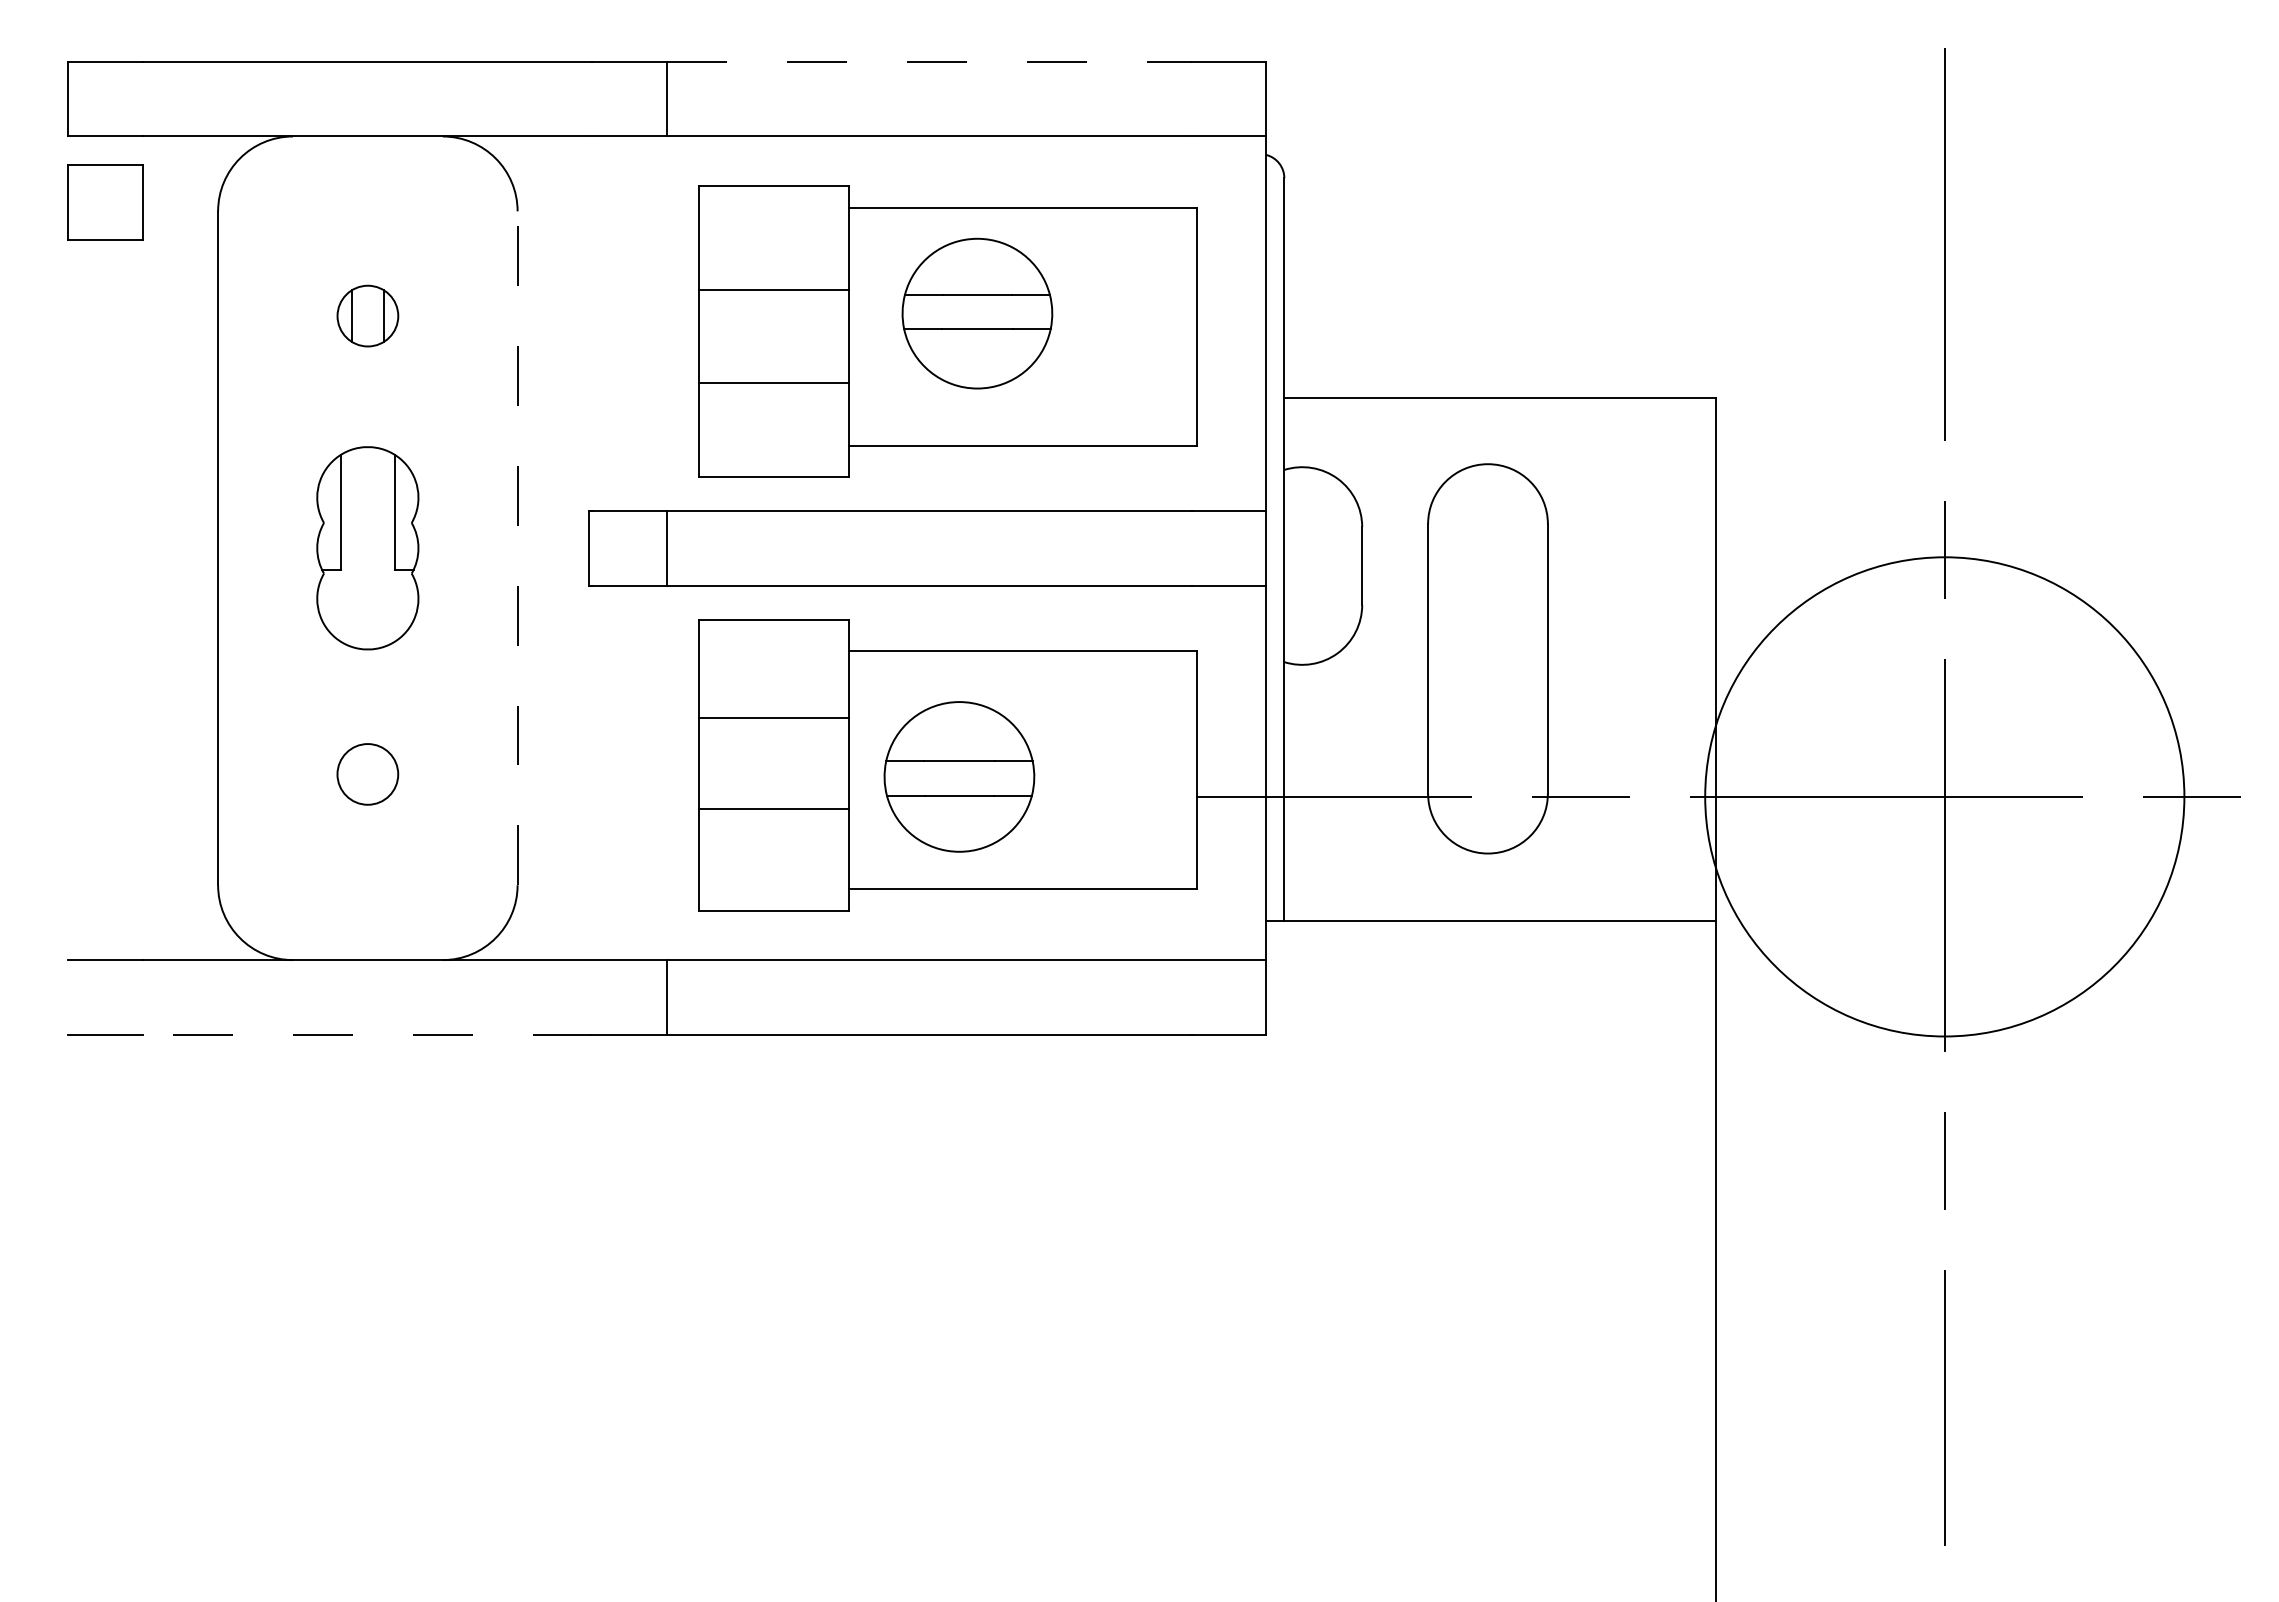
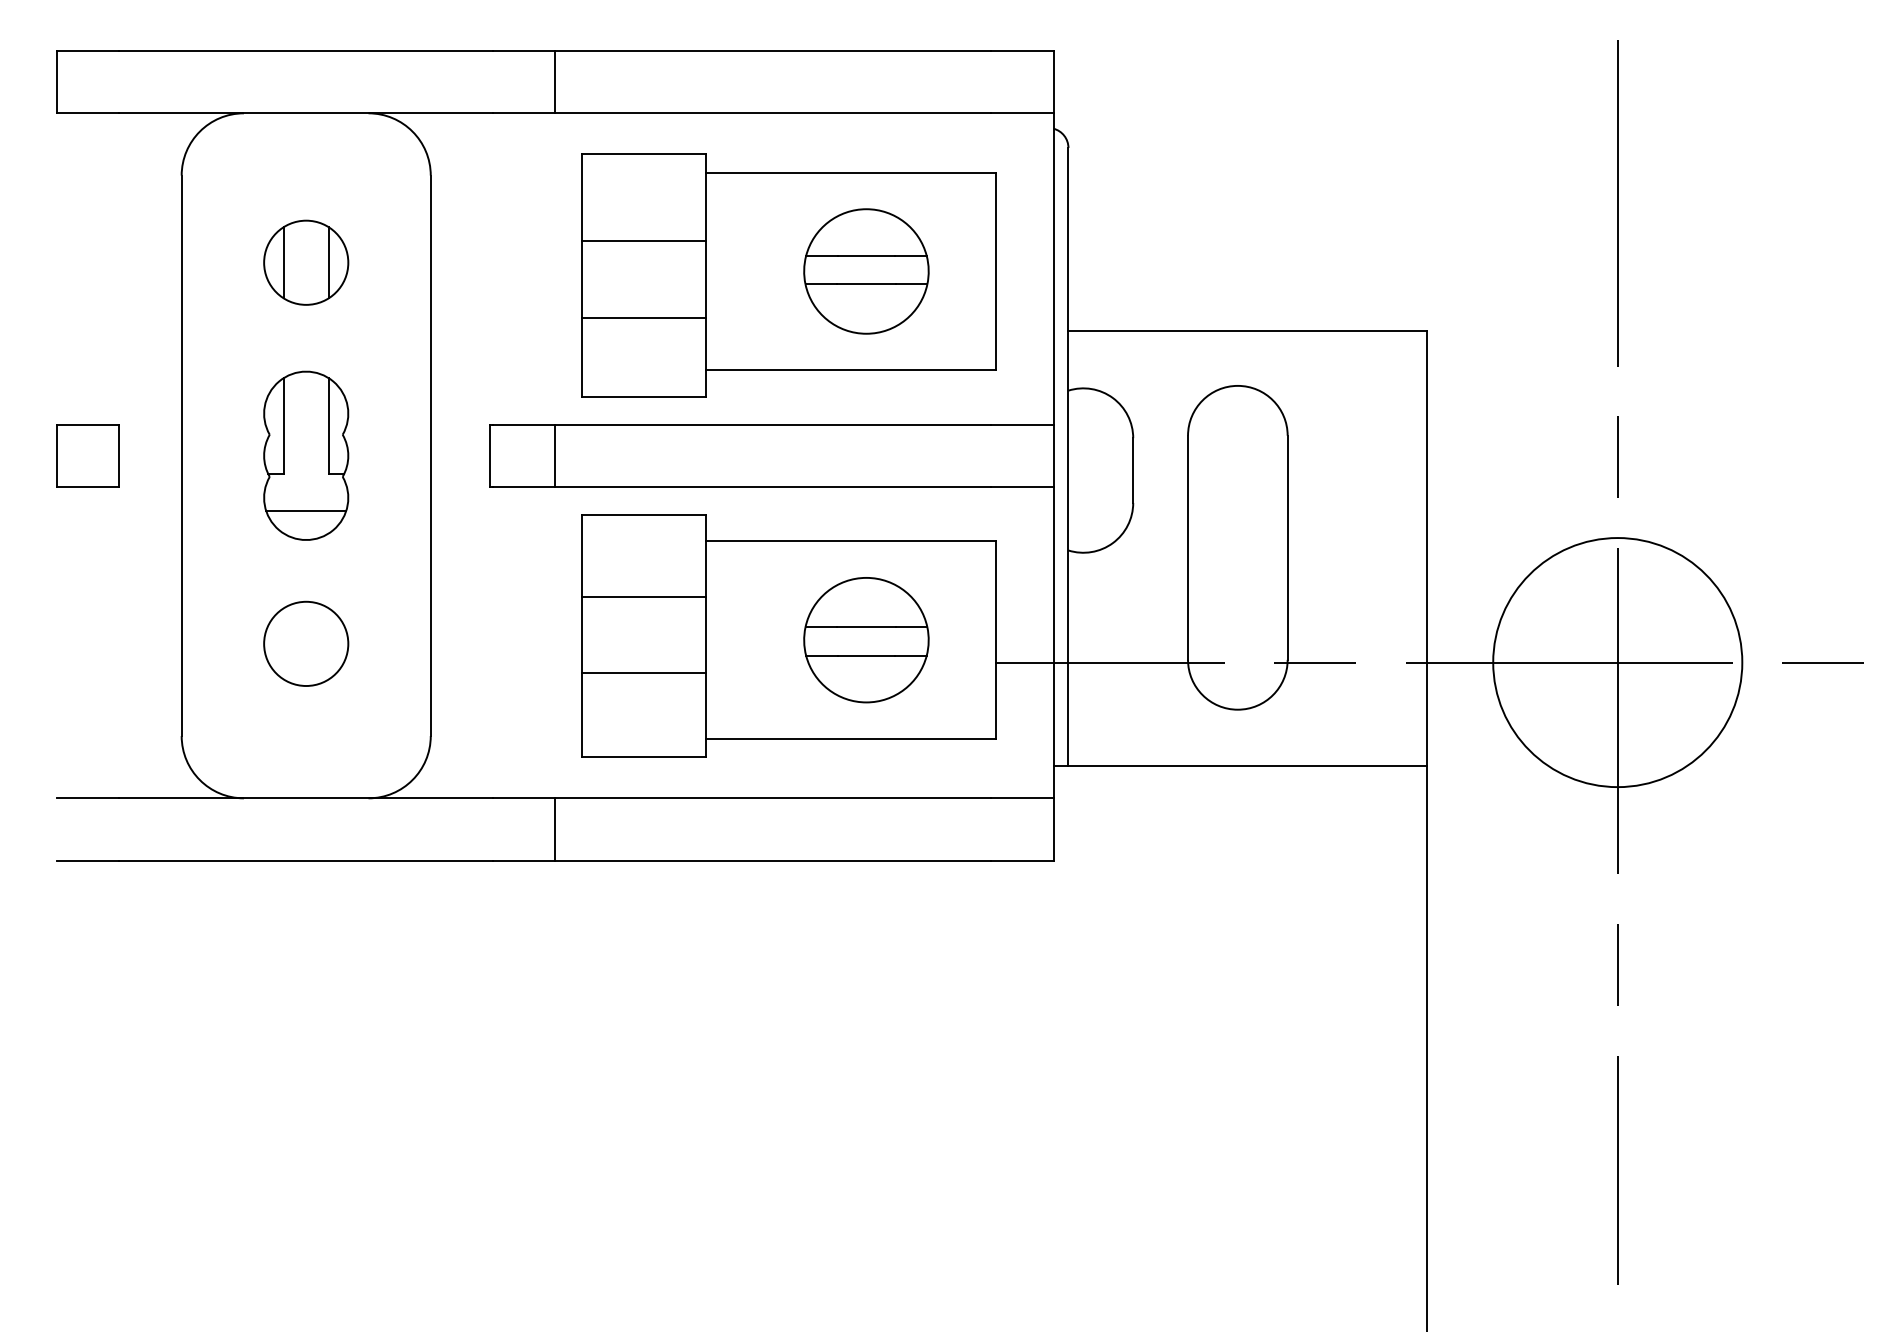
line: (929, 61) -> (773, 50), dashed -> solid
part: (105, 202) -> (88, 455), moved
part: (977, 313) -> (866, 271), moved
part: (367, 315) -> (305, 262), size x1.67
line: (517, 548) -> (430, 455), dashed -> solid
line: (367, 614) -> (305, 510), added
circle: (367, 774) -> (305, 643), size x1.67
part: (959, 776) -> (866, 639), moved
circle: (1944, 796) -> (1617, 662), size x0.62
line: (367, 1034) -> (305, 860), dashed -> solid

